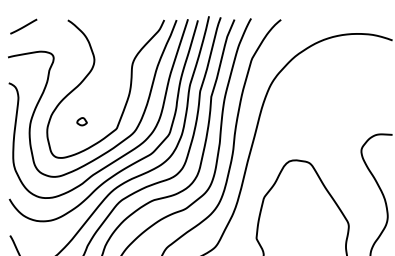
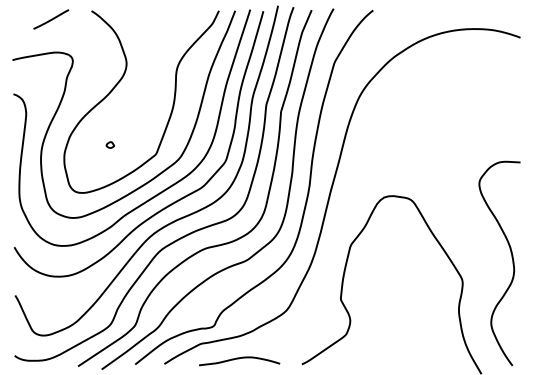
line: (23, 26) -> (51, 19), moved
part: (82, 121) -> (110, 144), size x0.6

